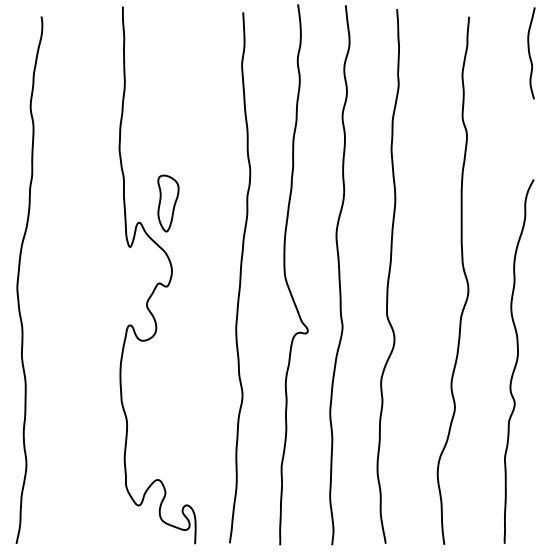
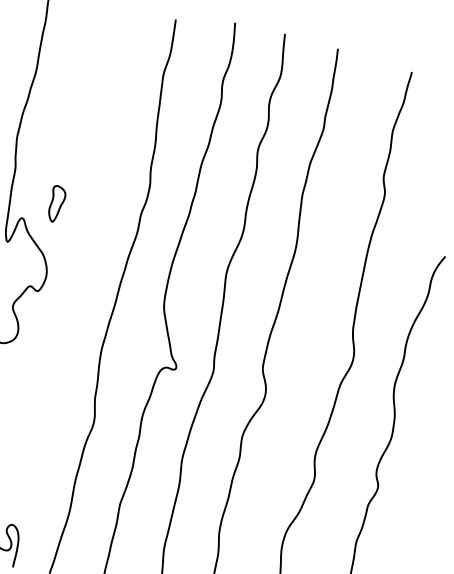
part: (168, 203) -> (57, 204), size x0.6

